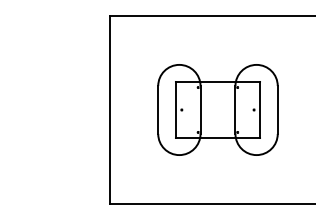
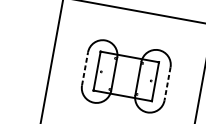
line: (158, 109) -> (85, 68), solid -> dashed
line: (277, 109) -> (167, 83), solid -> dashed

